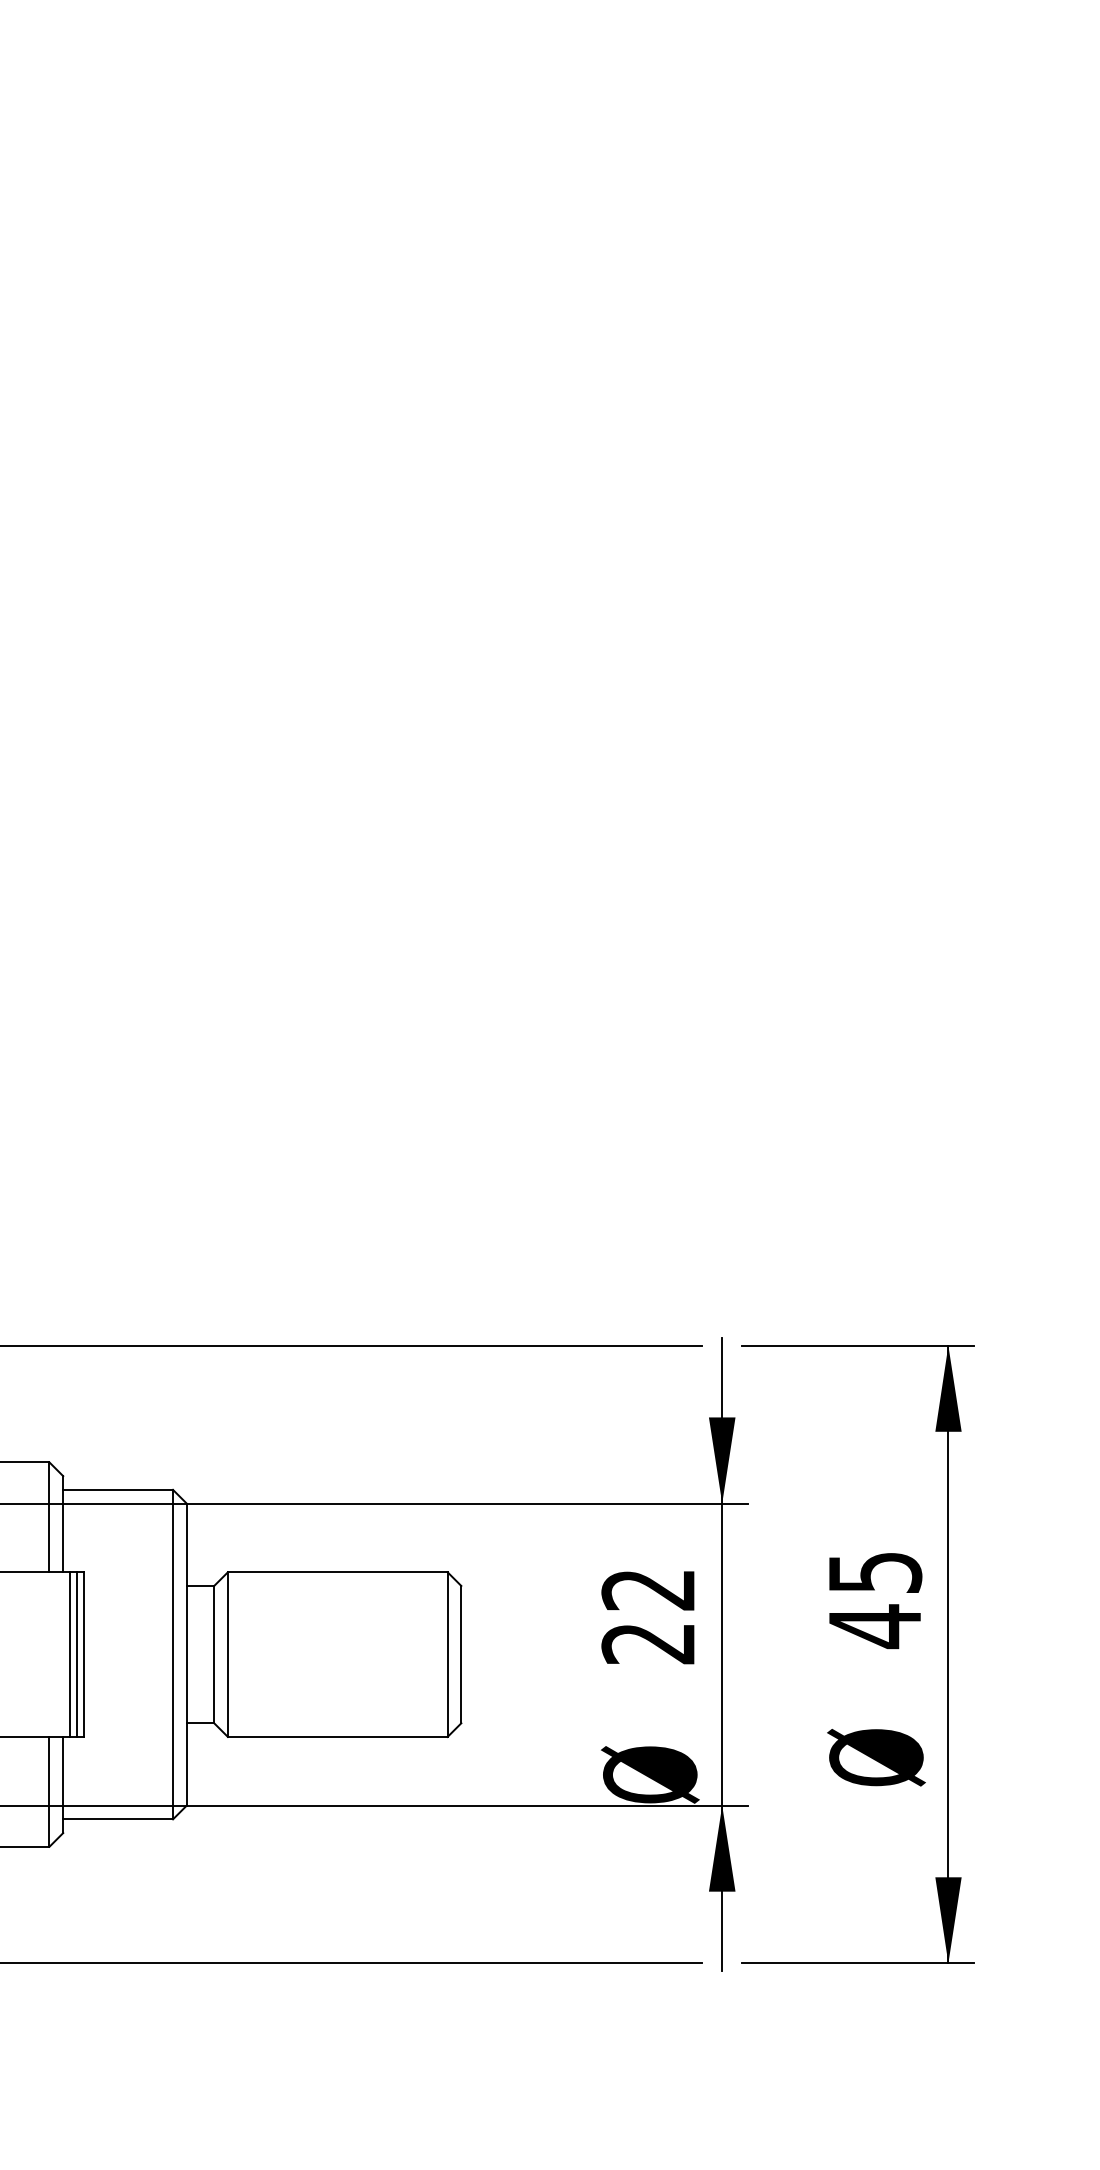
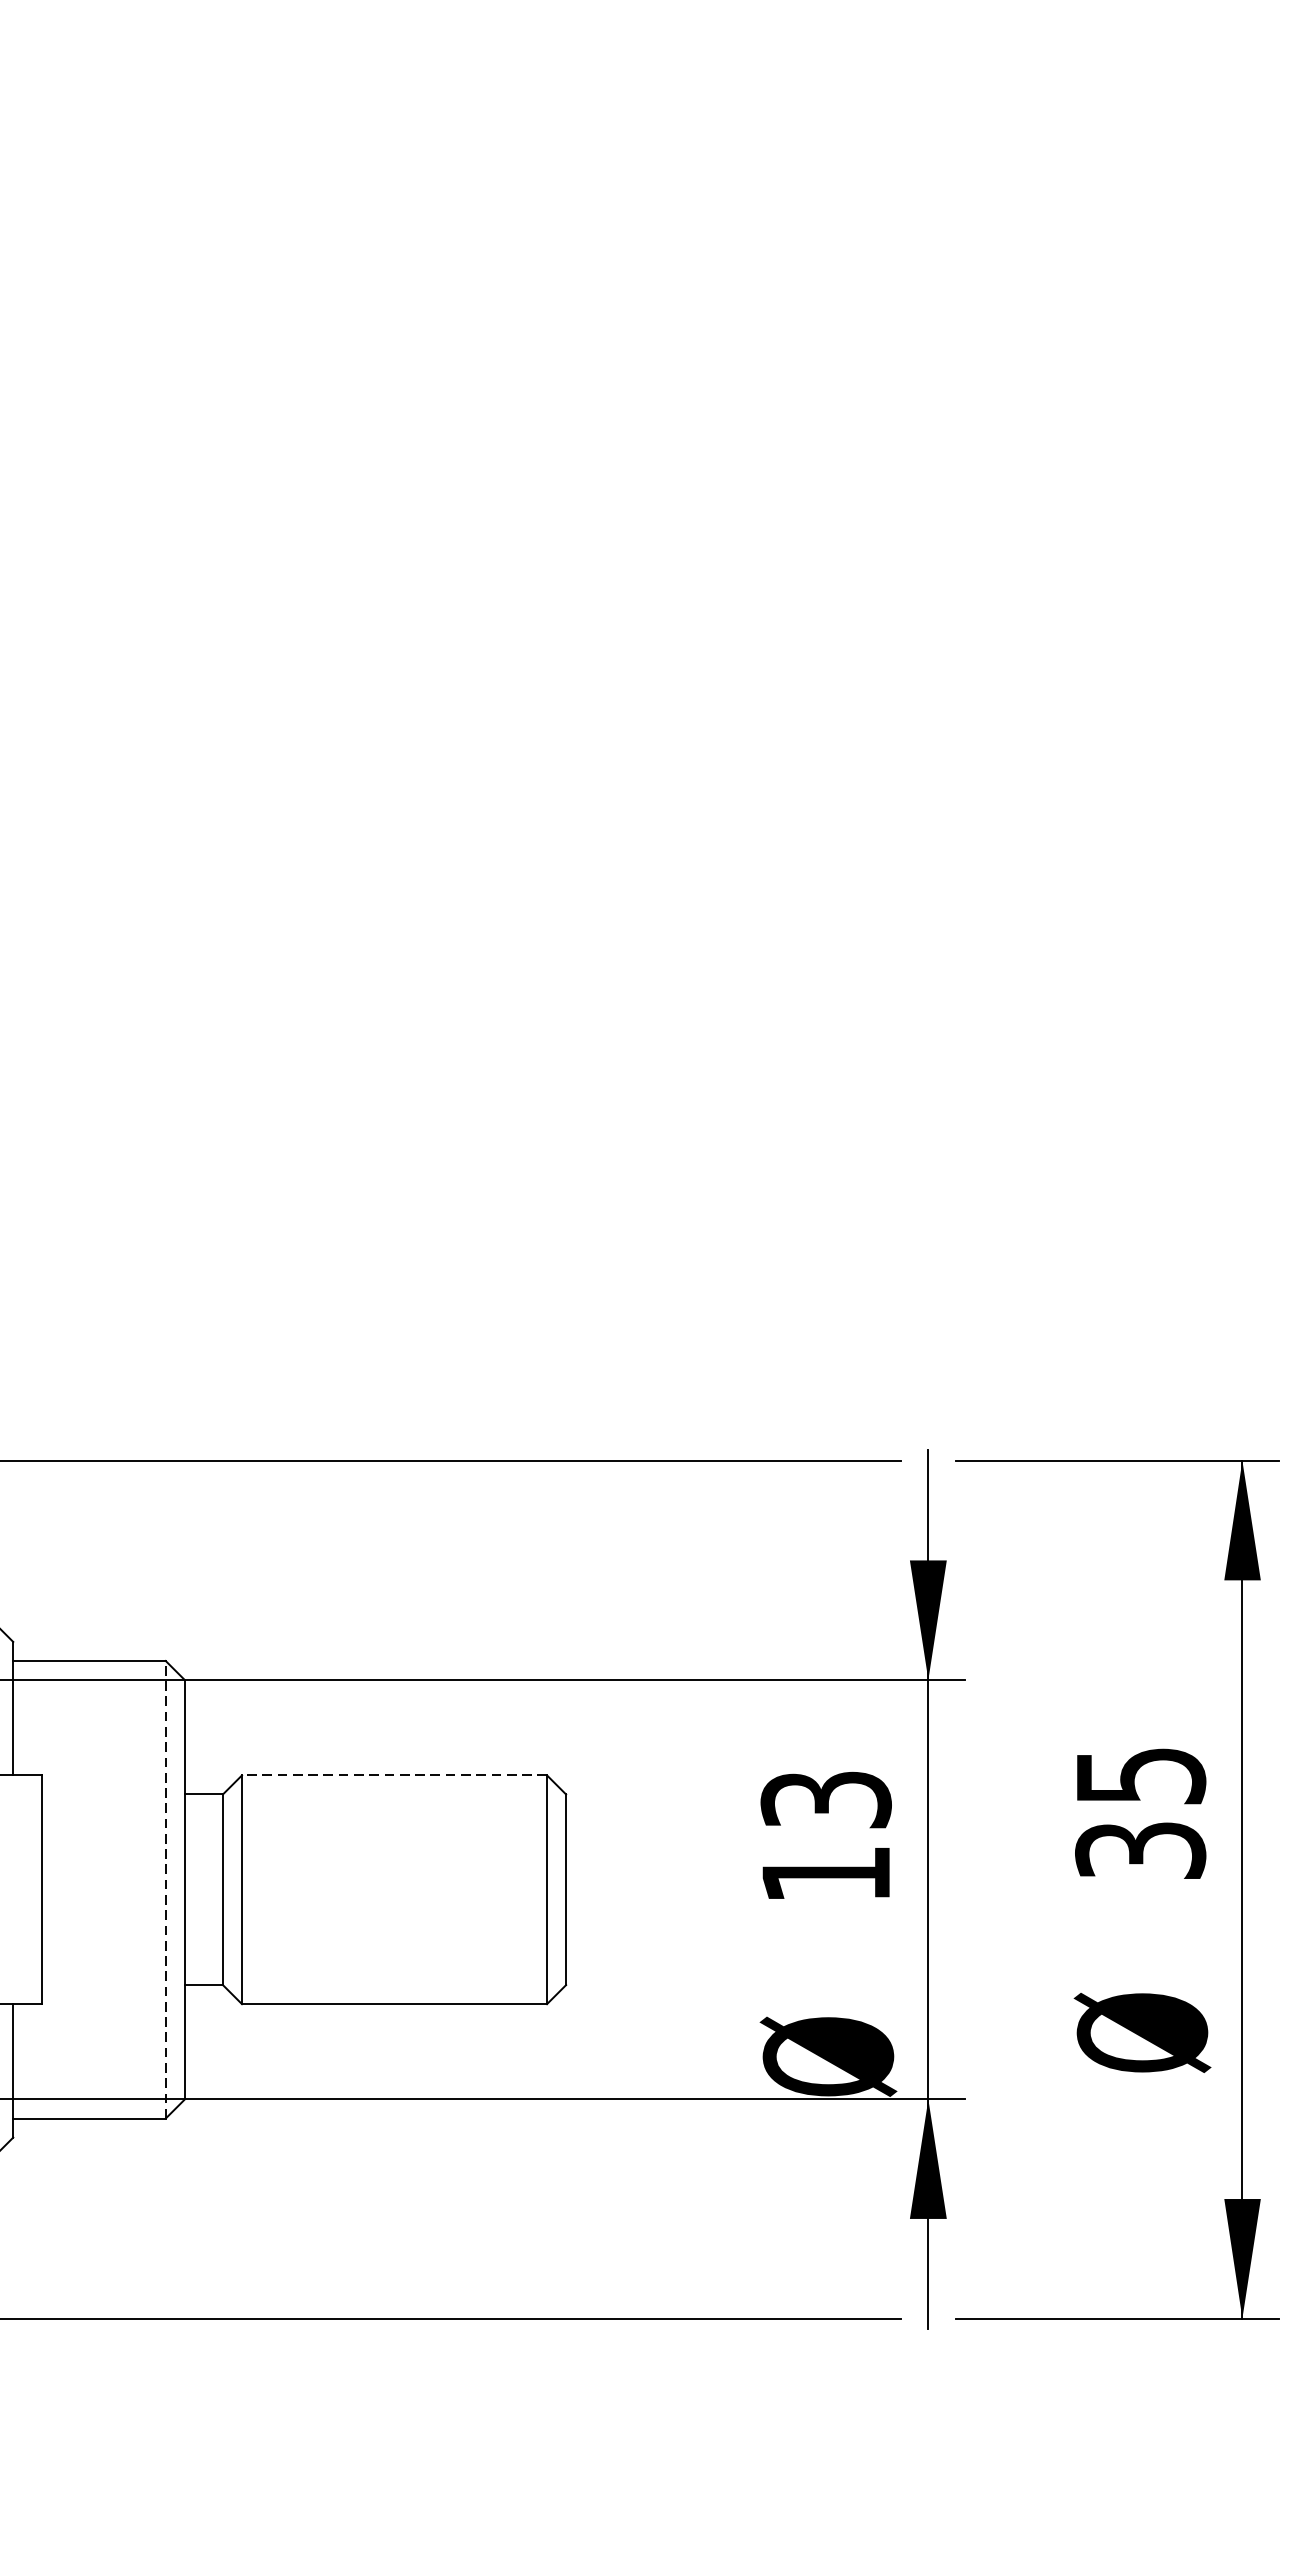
line: (337, 1572) -> (394, 1775), solid -> dashed
text: (648, 1616) -> (825, 1836), 22 -> 13
text: (874, 1626) -> (1139, 1850), 45 -> 35
line: (70, 1654) -> (23, 1889), removed
line: (76, 1654) -> (31, 1889), removed
line: (173, 1654) -> (166, 1889), solid -> dashed

